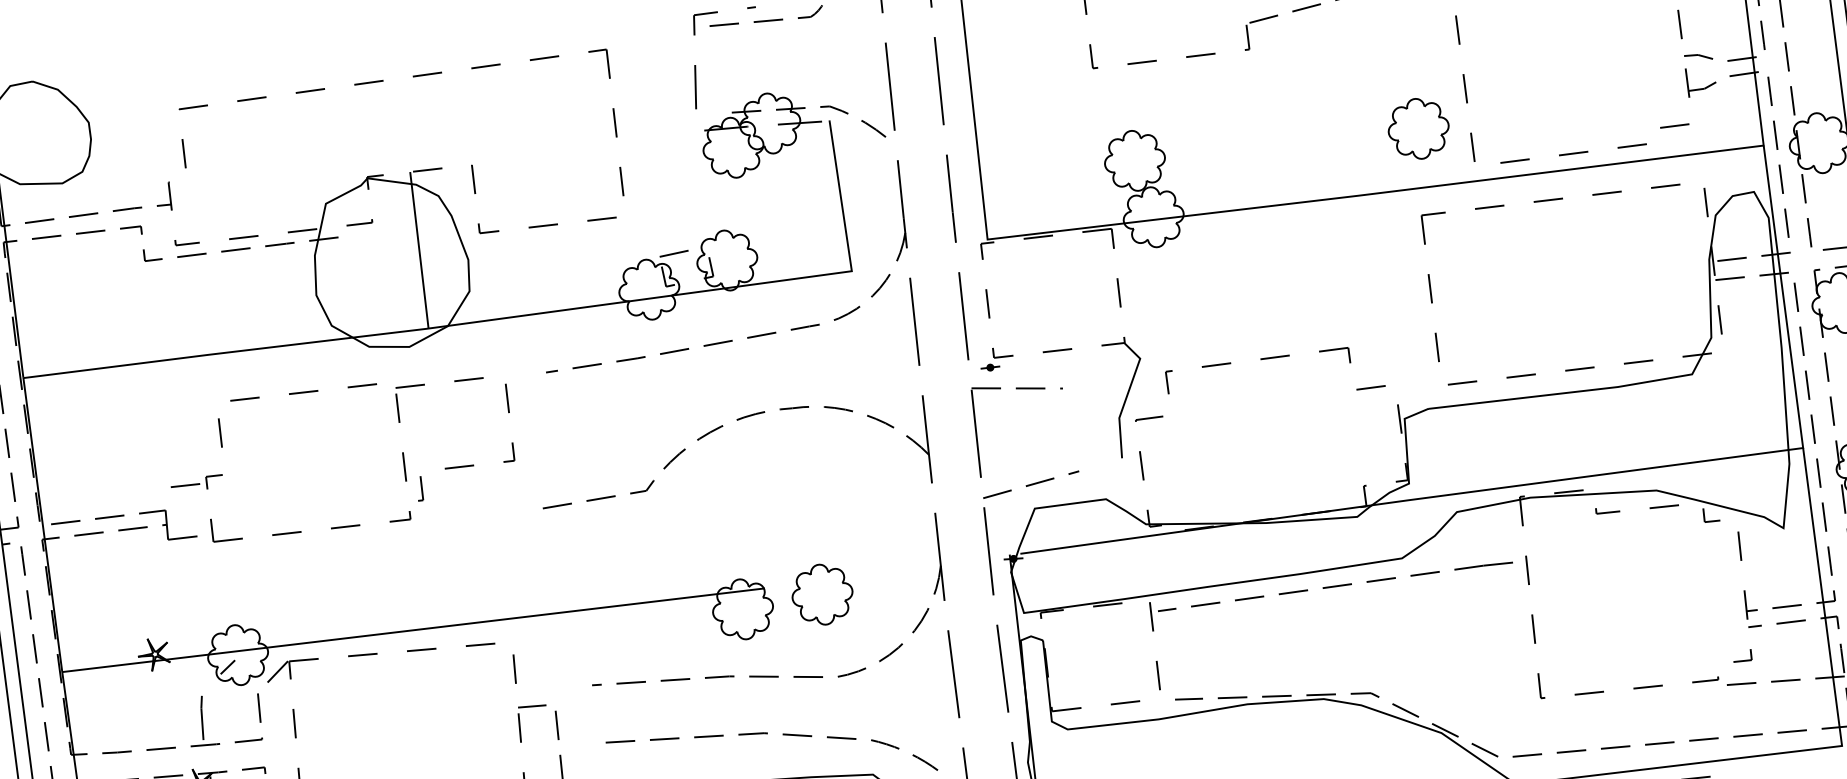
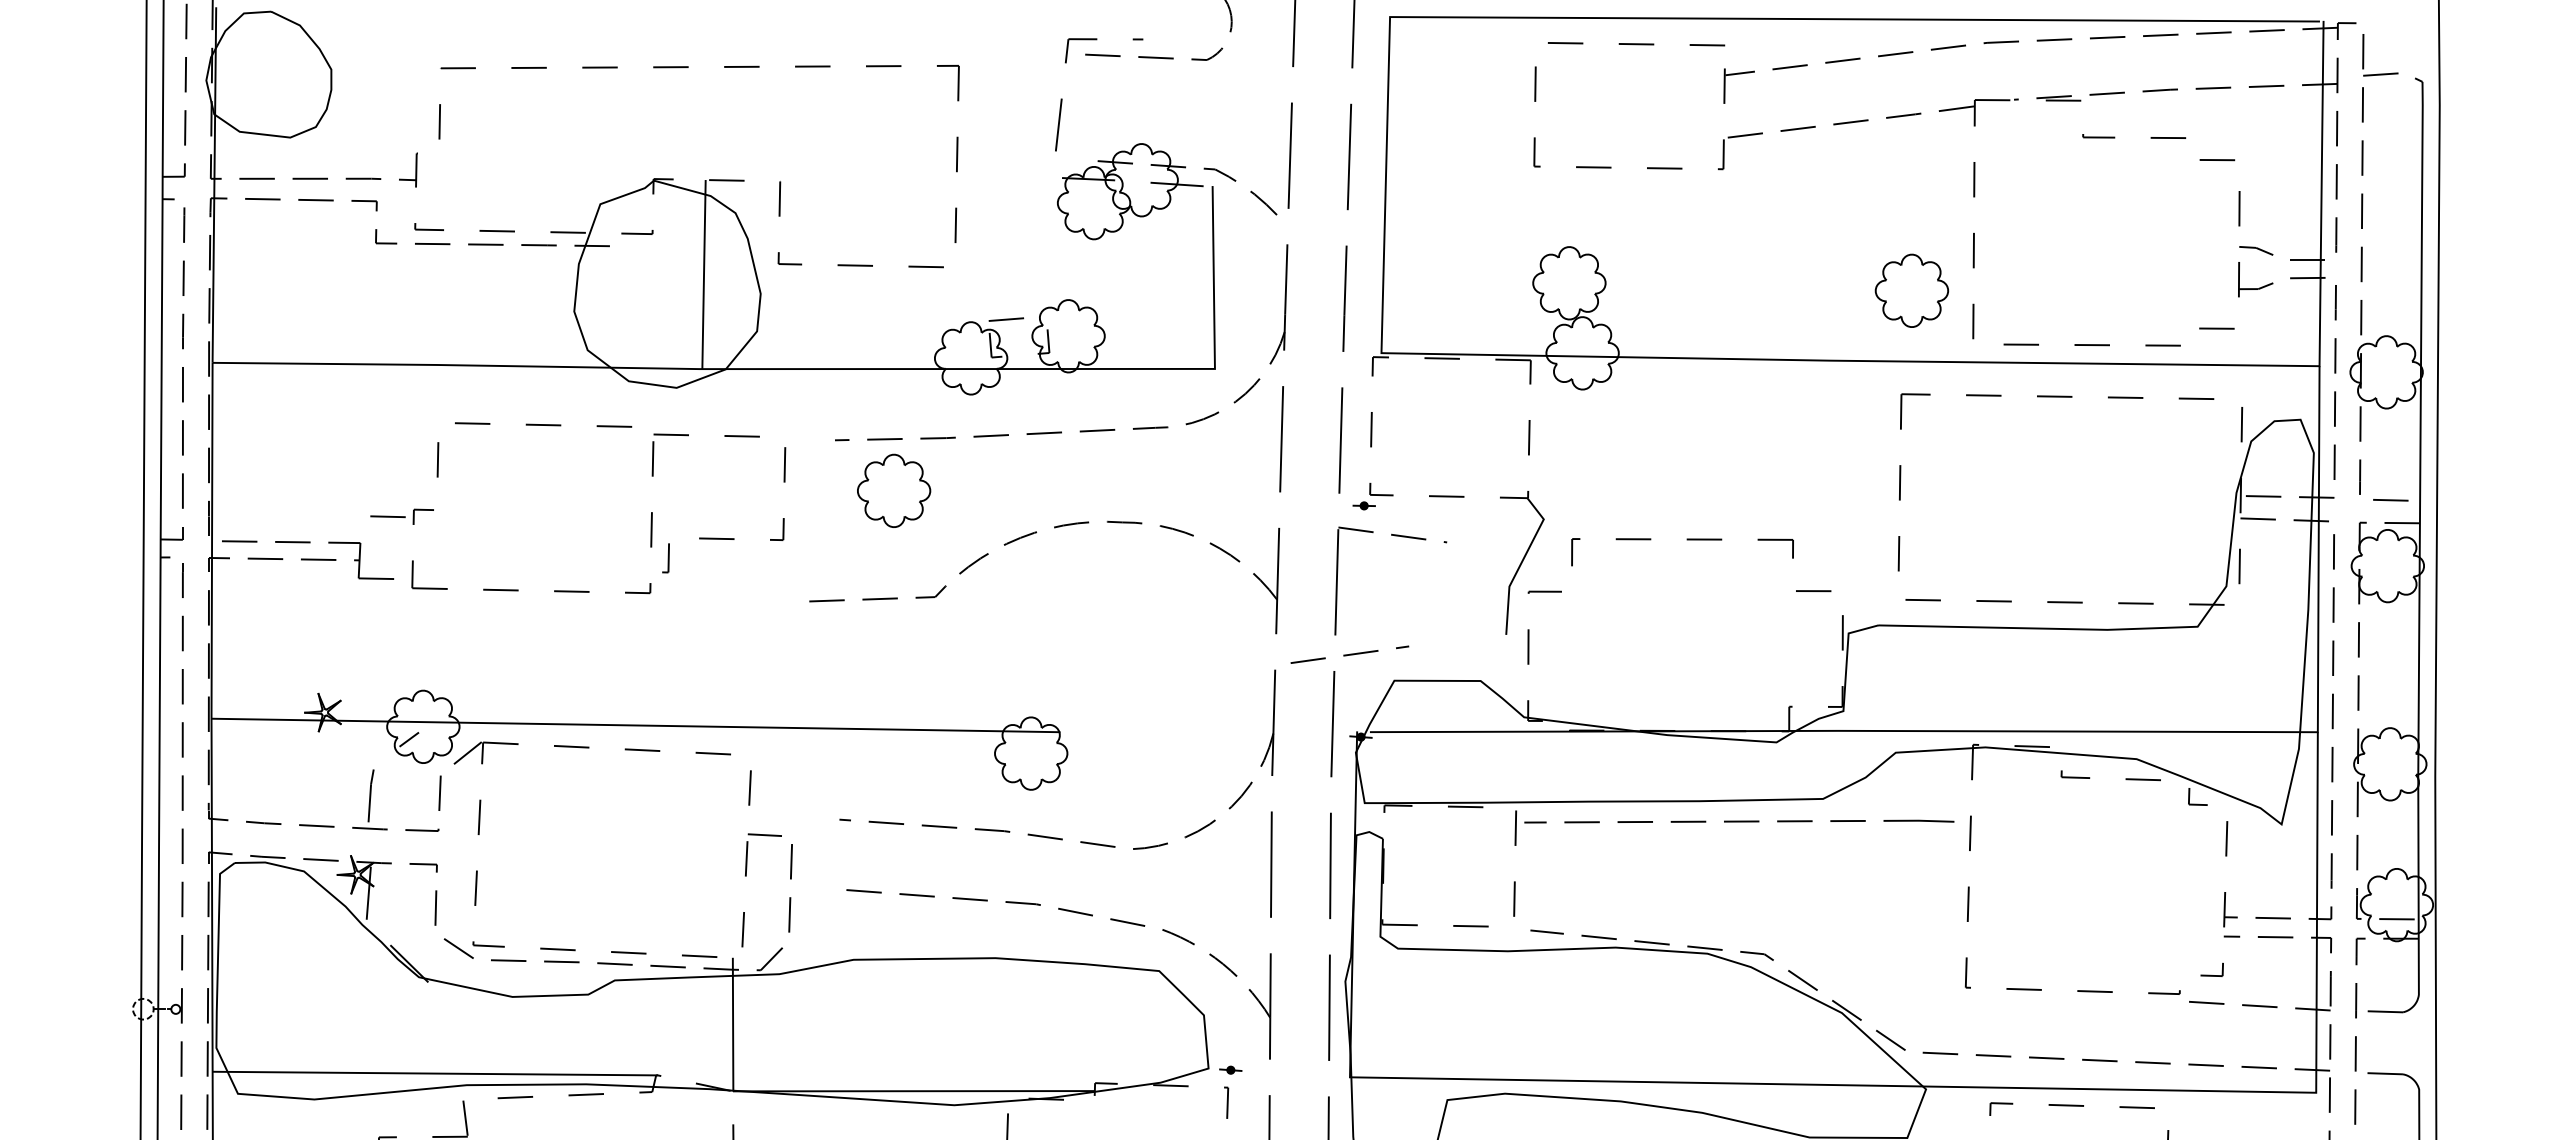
line: (1030, 484) -> (1349, 654), moved
part: (822, 594) -> (894, 490), moved

